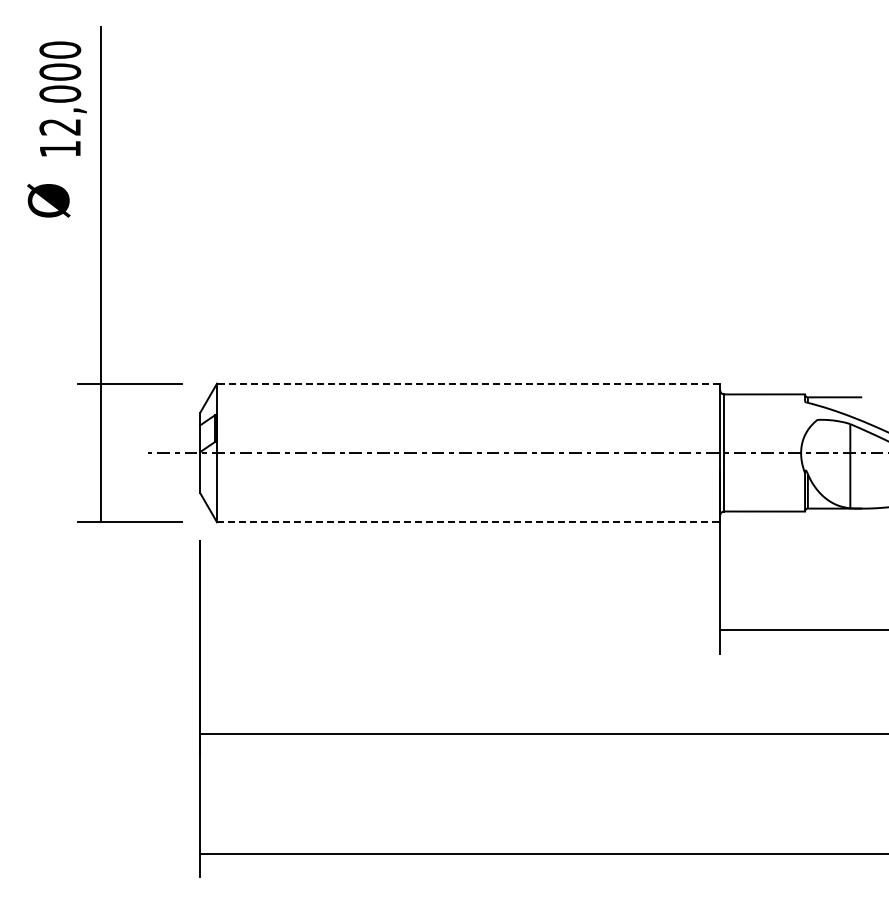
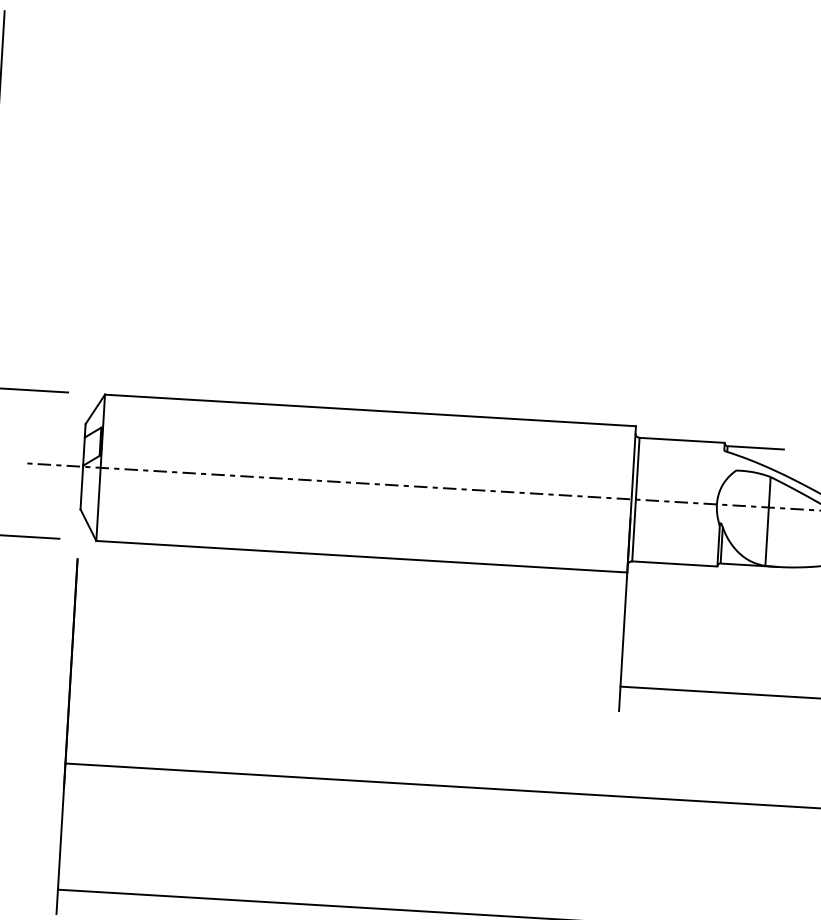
line: (468, 383) -> (370, 410), dashed -> solid
line: (468, 522) -> (361, 556), dashed -> solid

